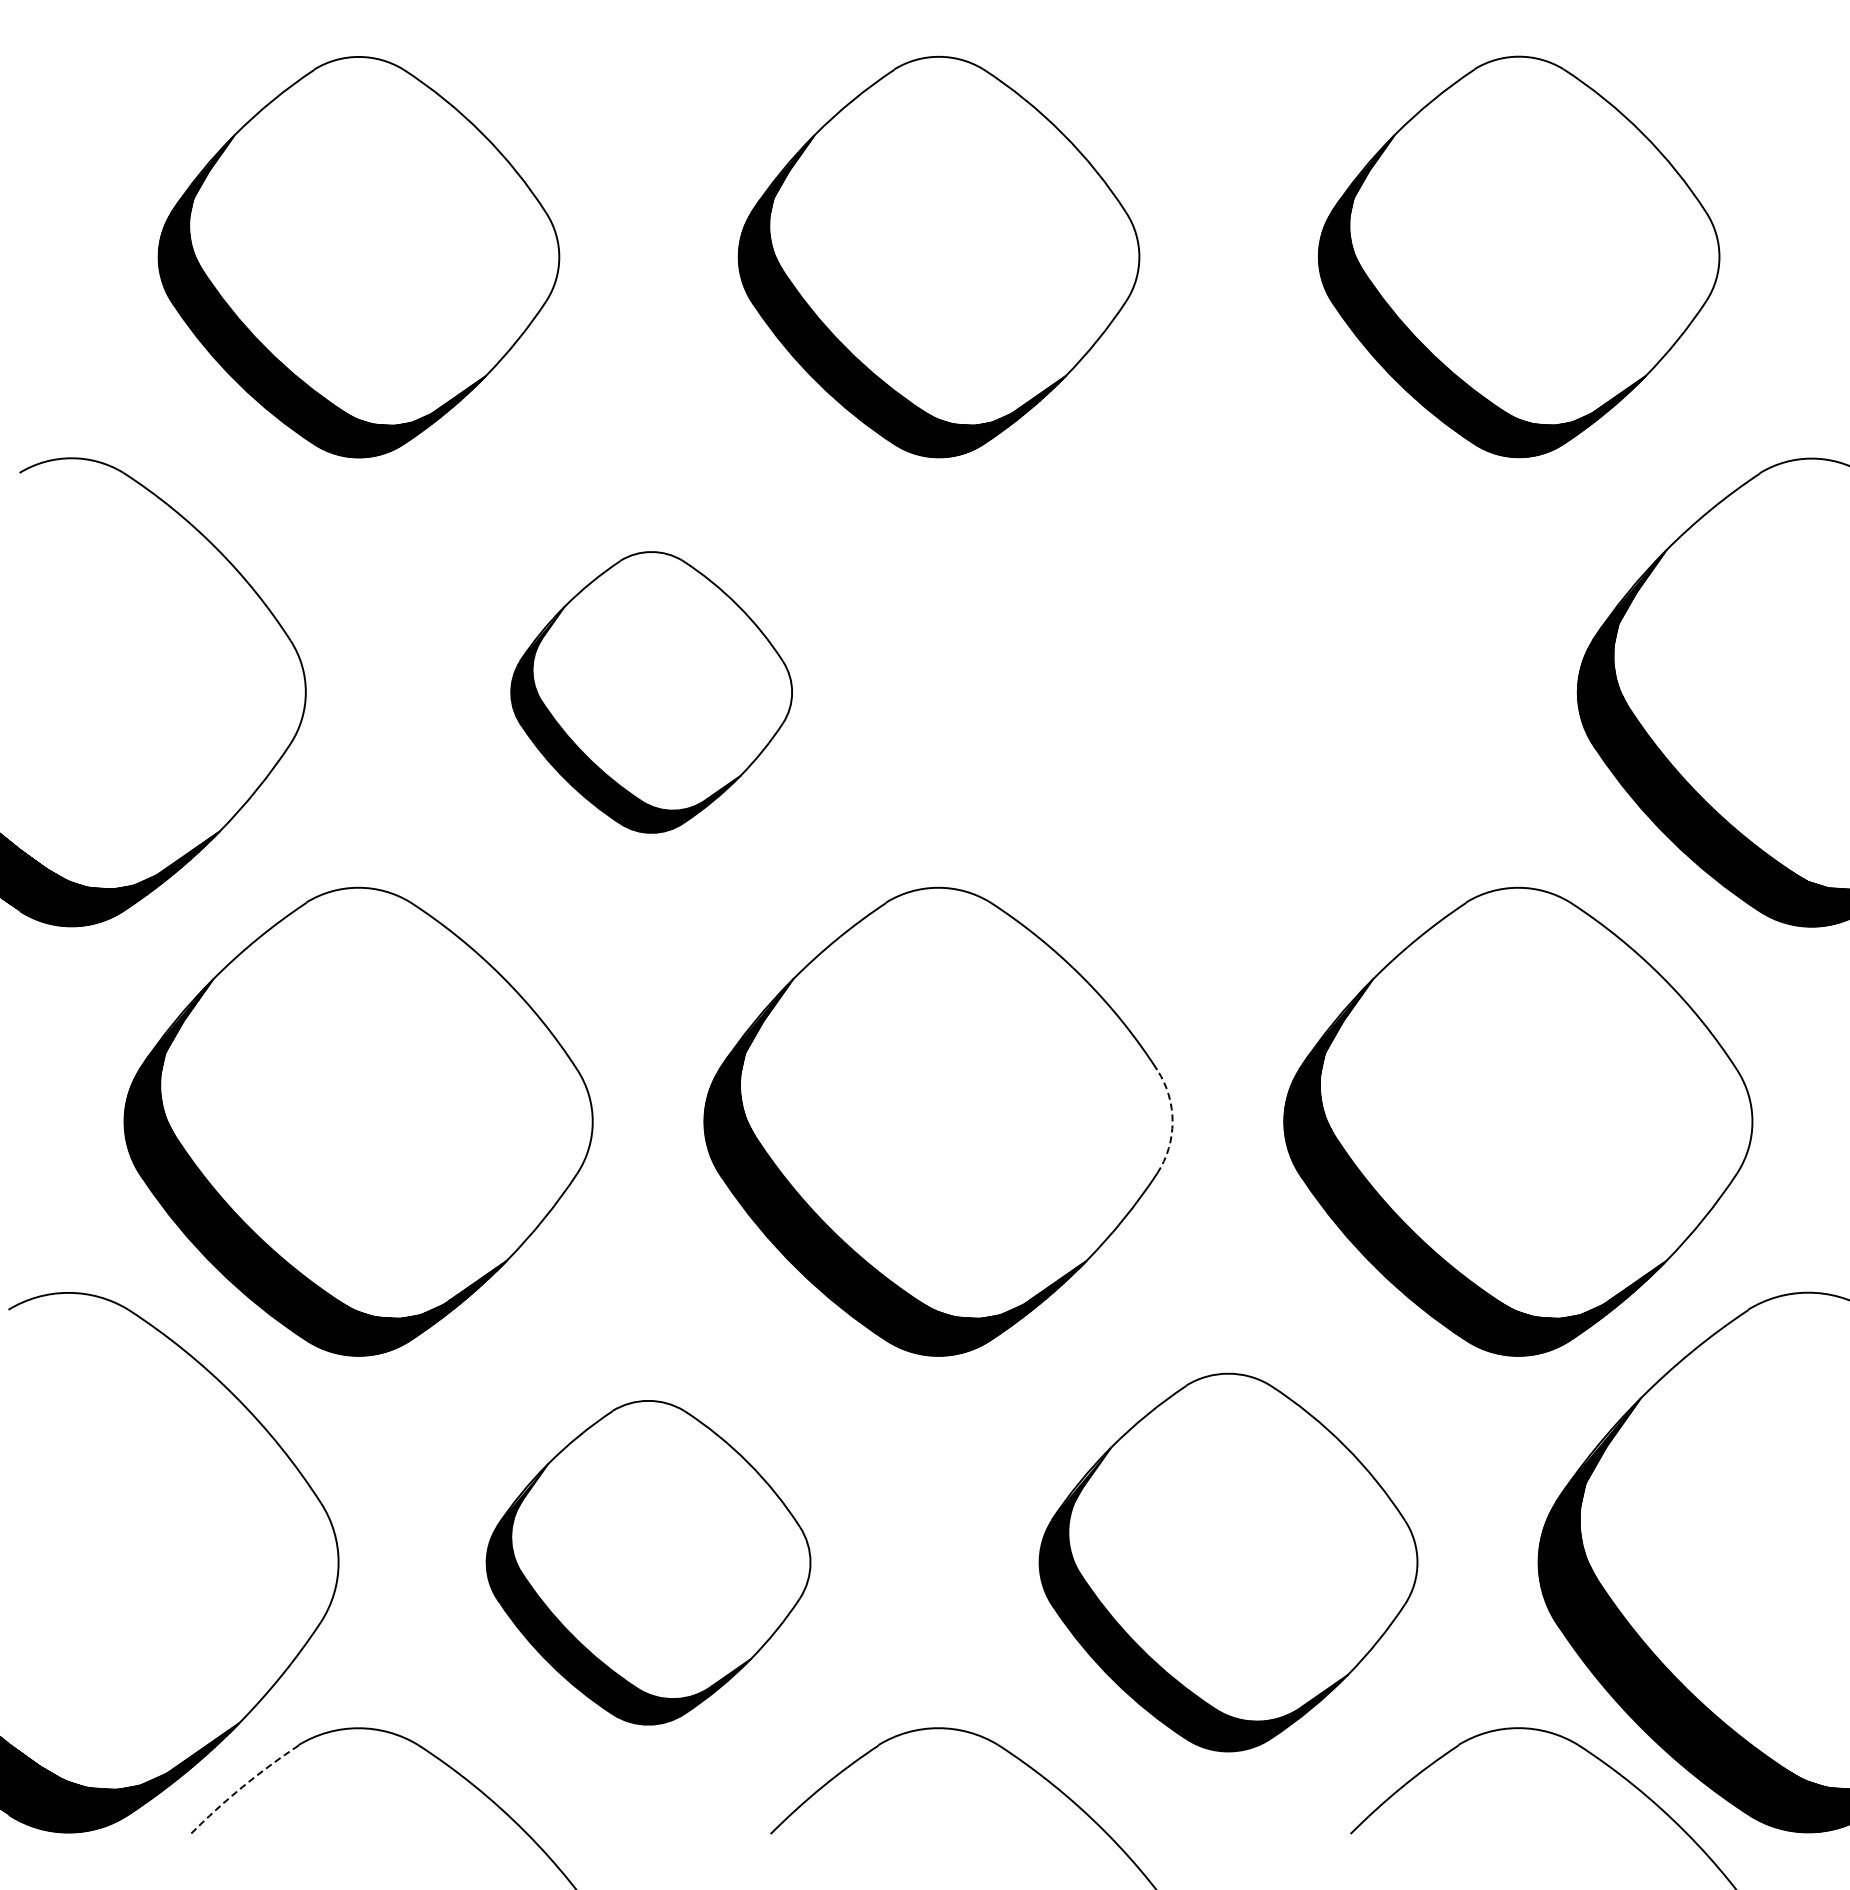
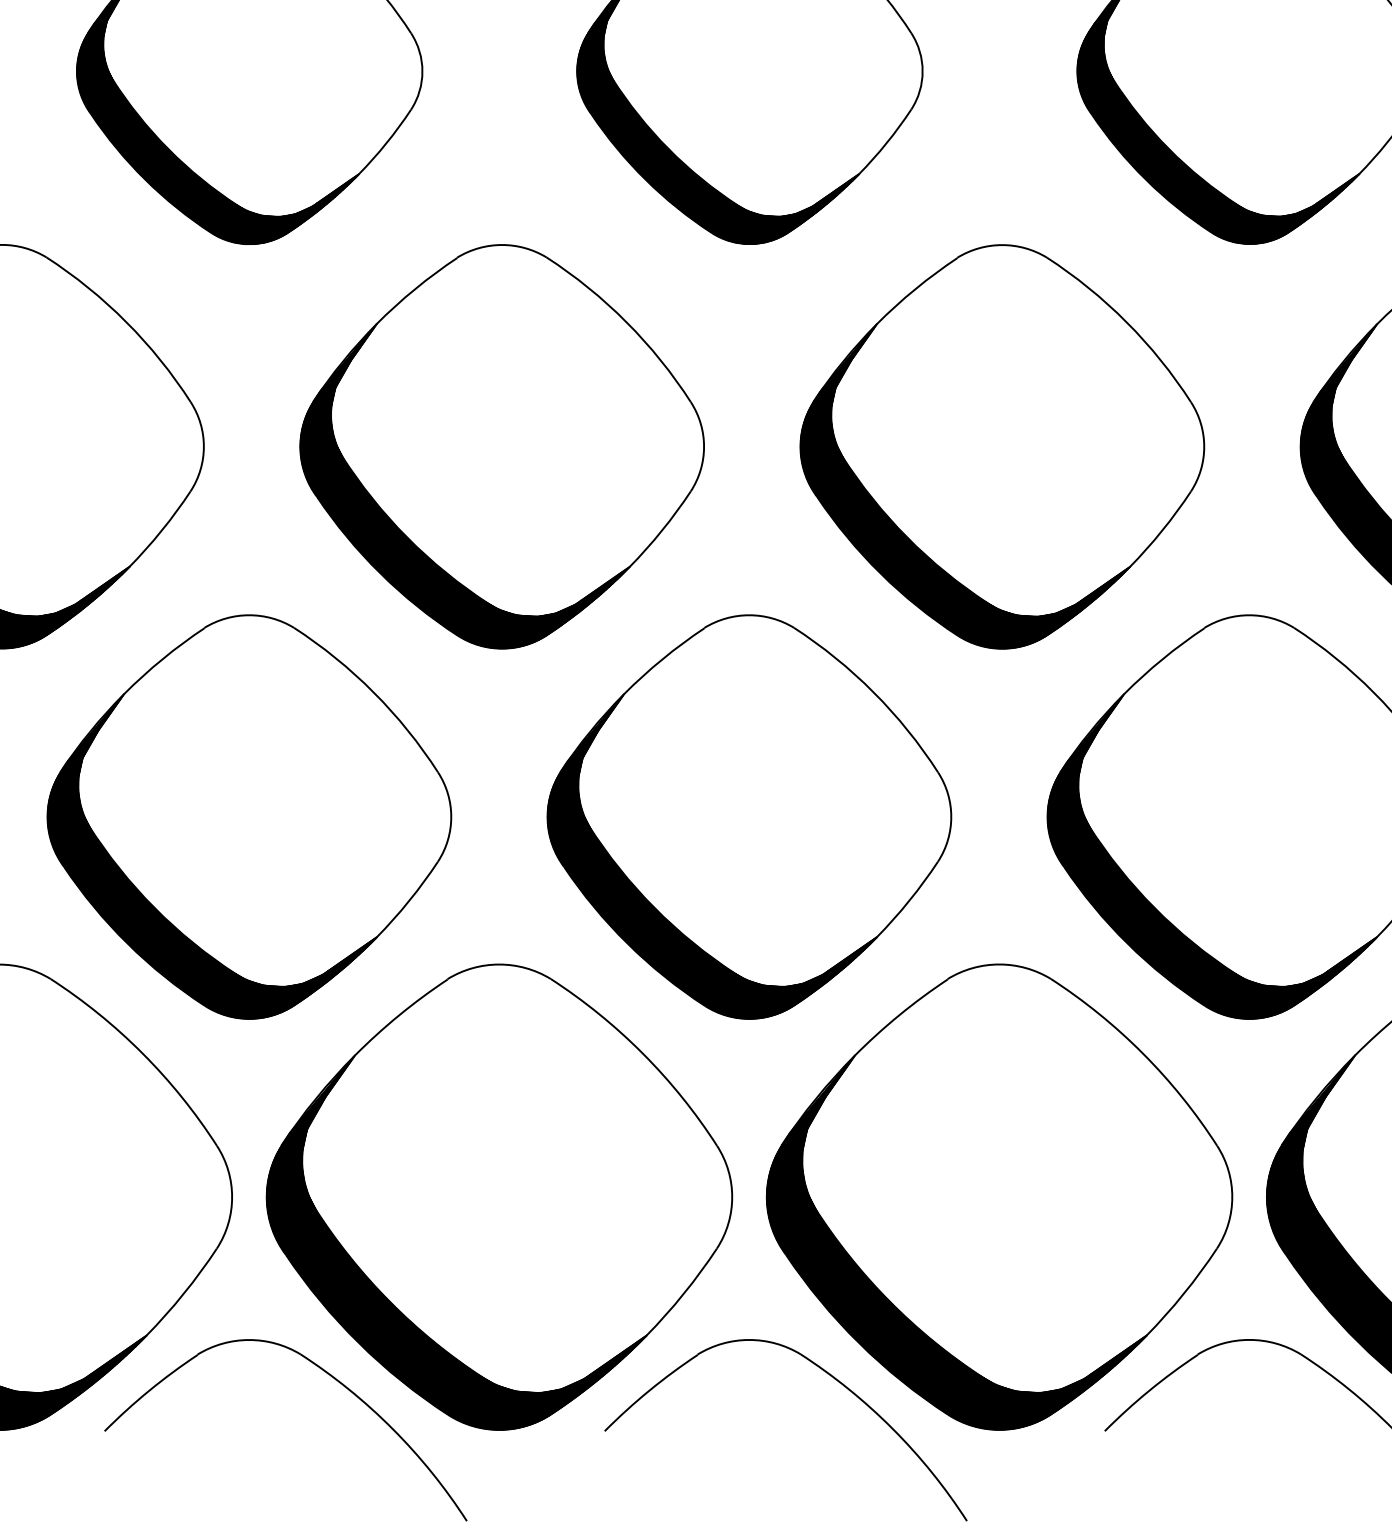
part: (651, 692) -> (501, 446), size x1.67
part: (1231, 692) -> (1002, 446), added
arc: (1172, 1121) -> (951, 816), dashed -> solid
part: (648, 1562) -> (499, 1197), size x1.67
part: (1228, 1562) -> (999, 1197), size x1.43
arc: (242, 1787) -> (149, 1391), dashed -> solid

